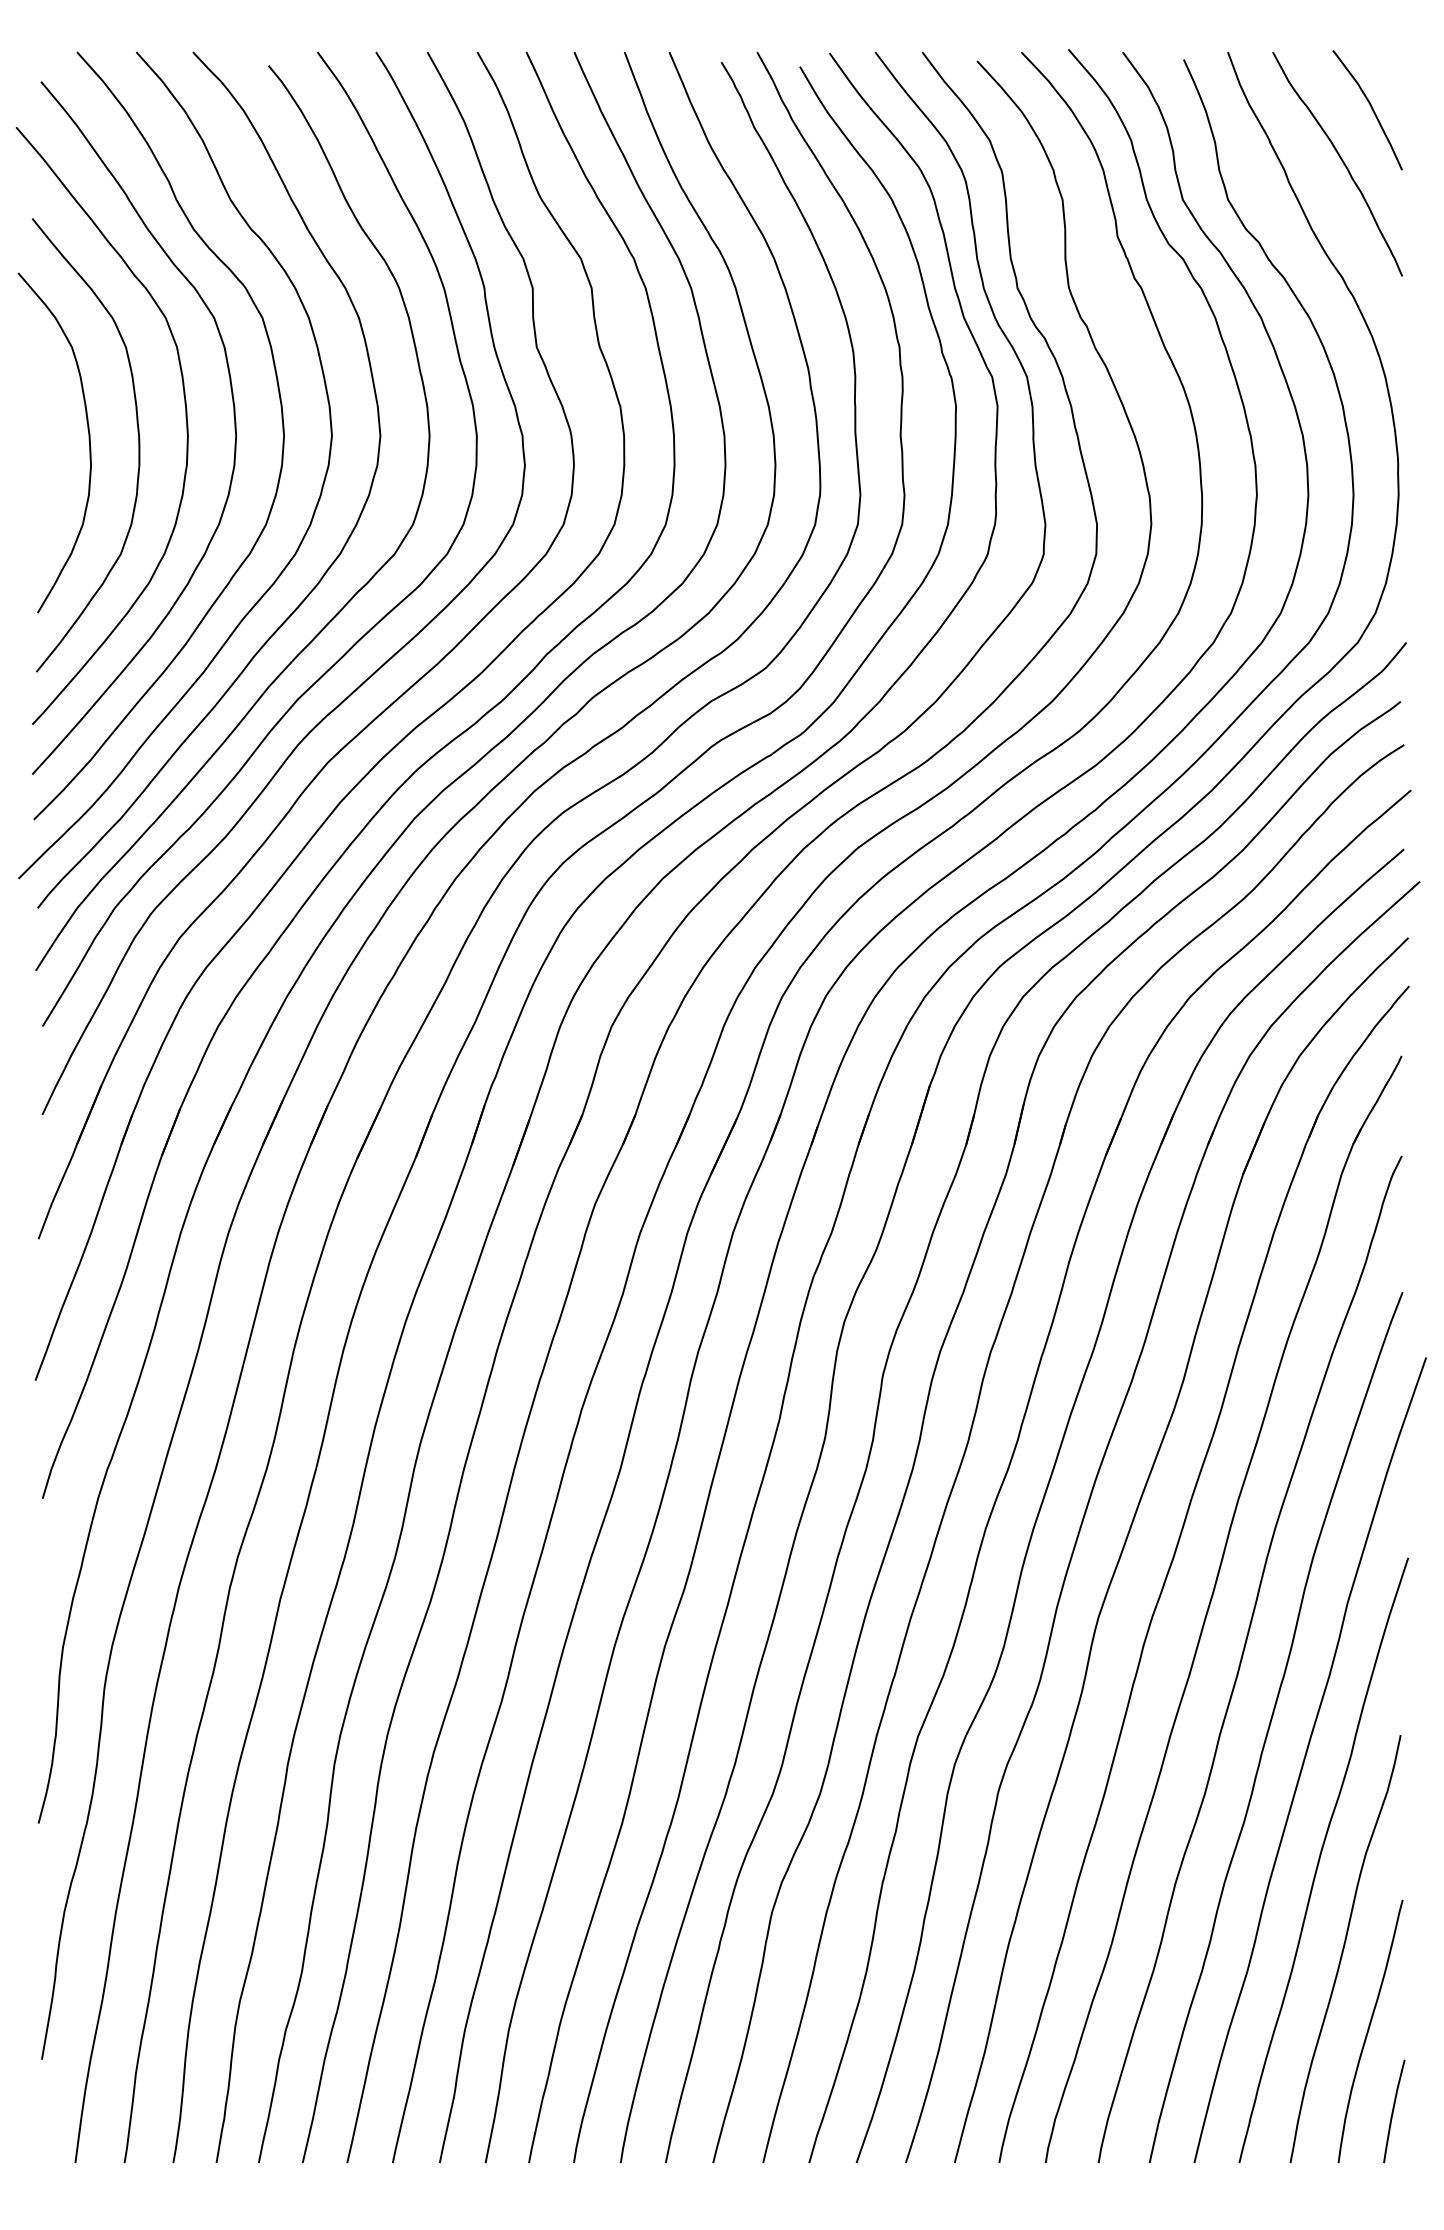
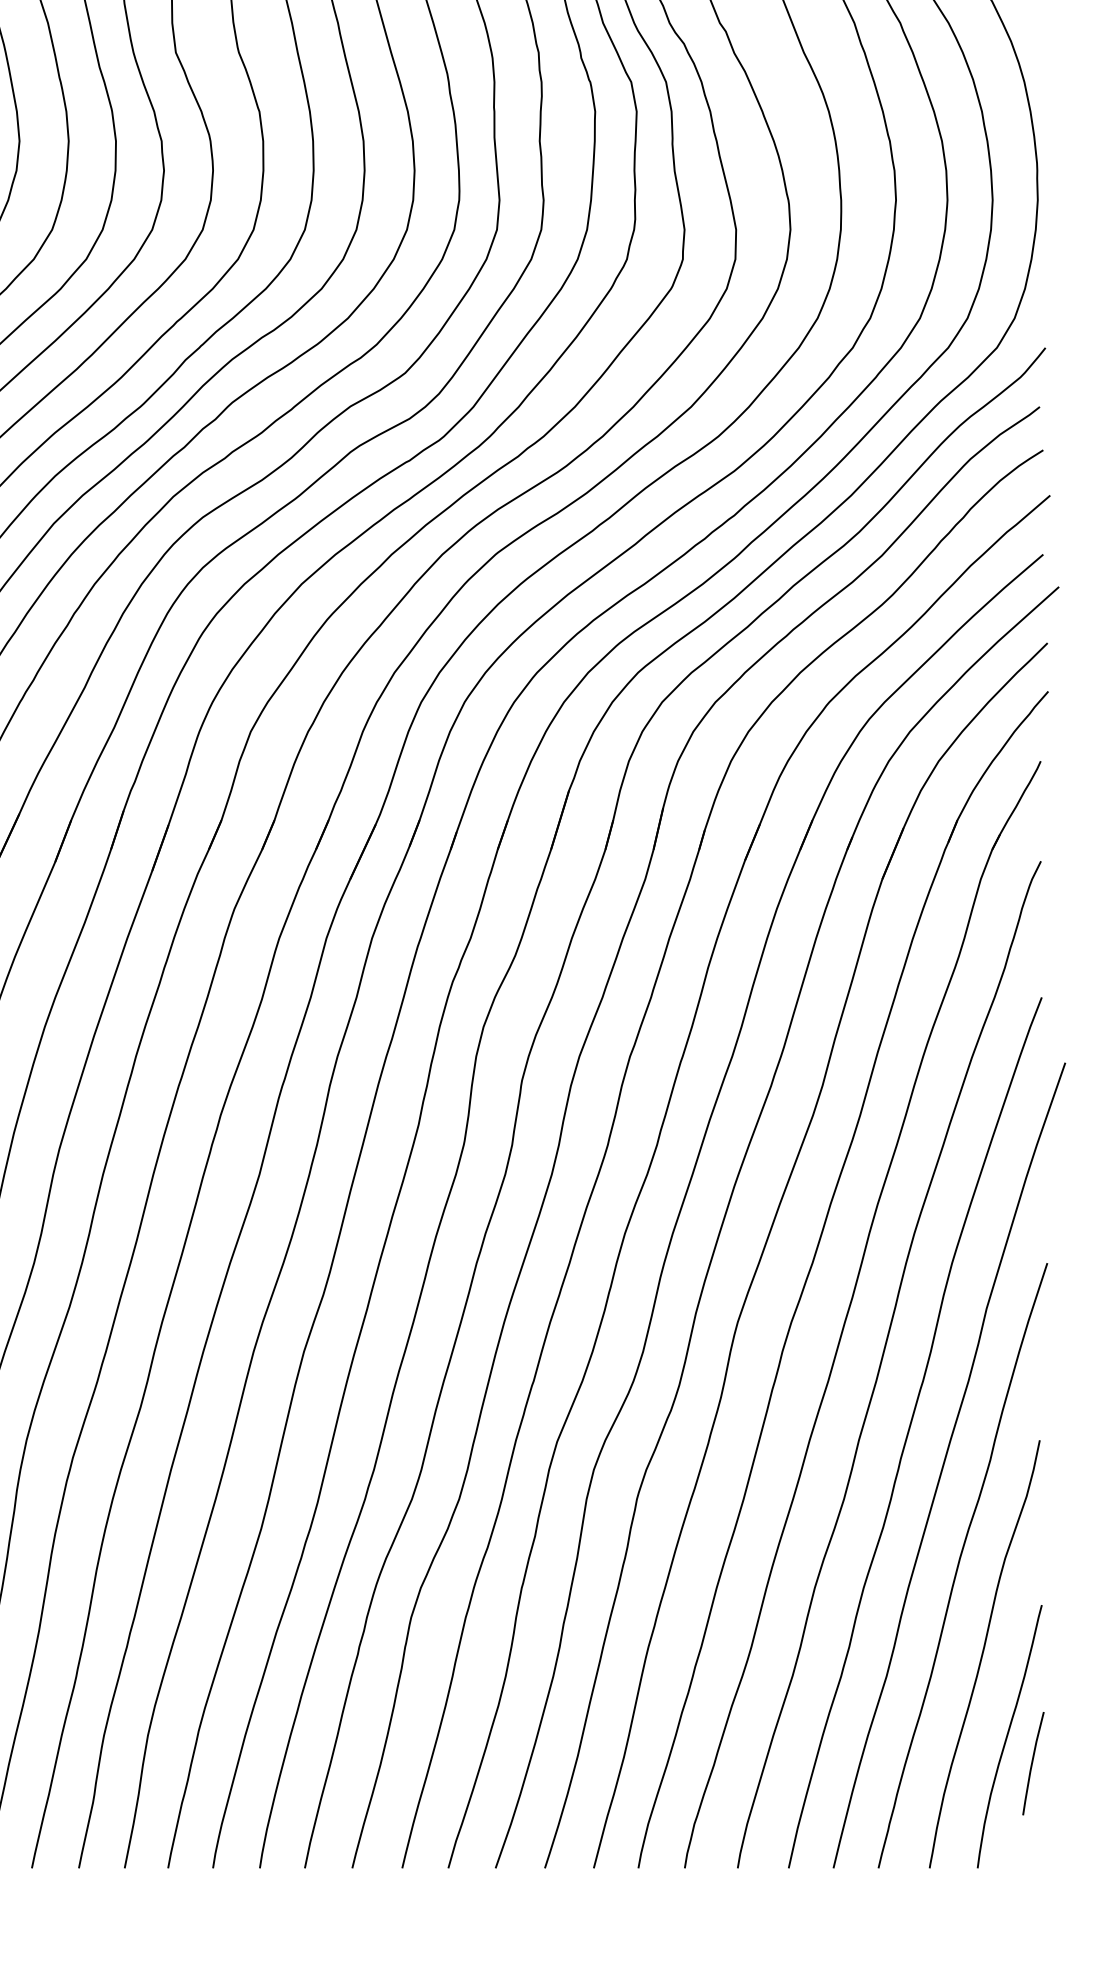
line: (1393, 2111) -> (1032, 1763), moved

